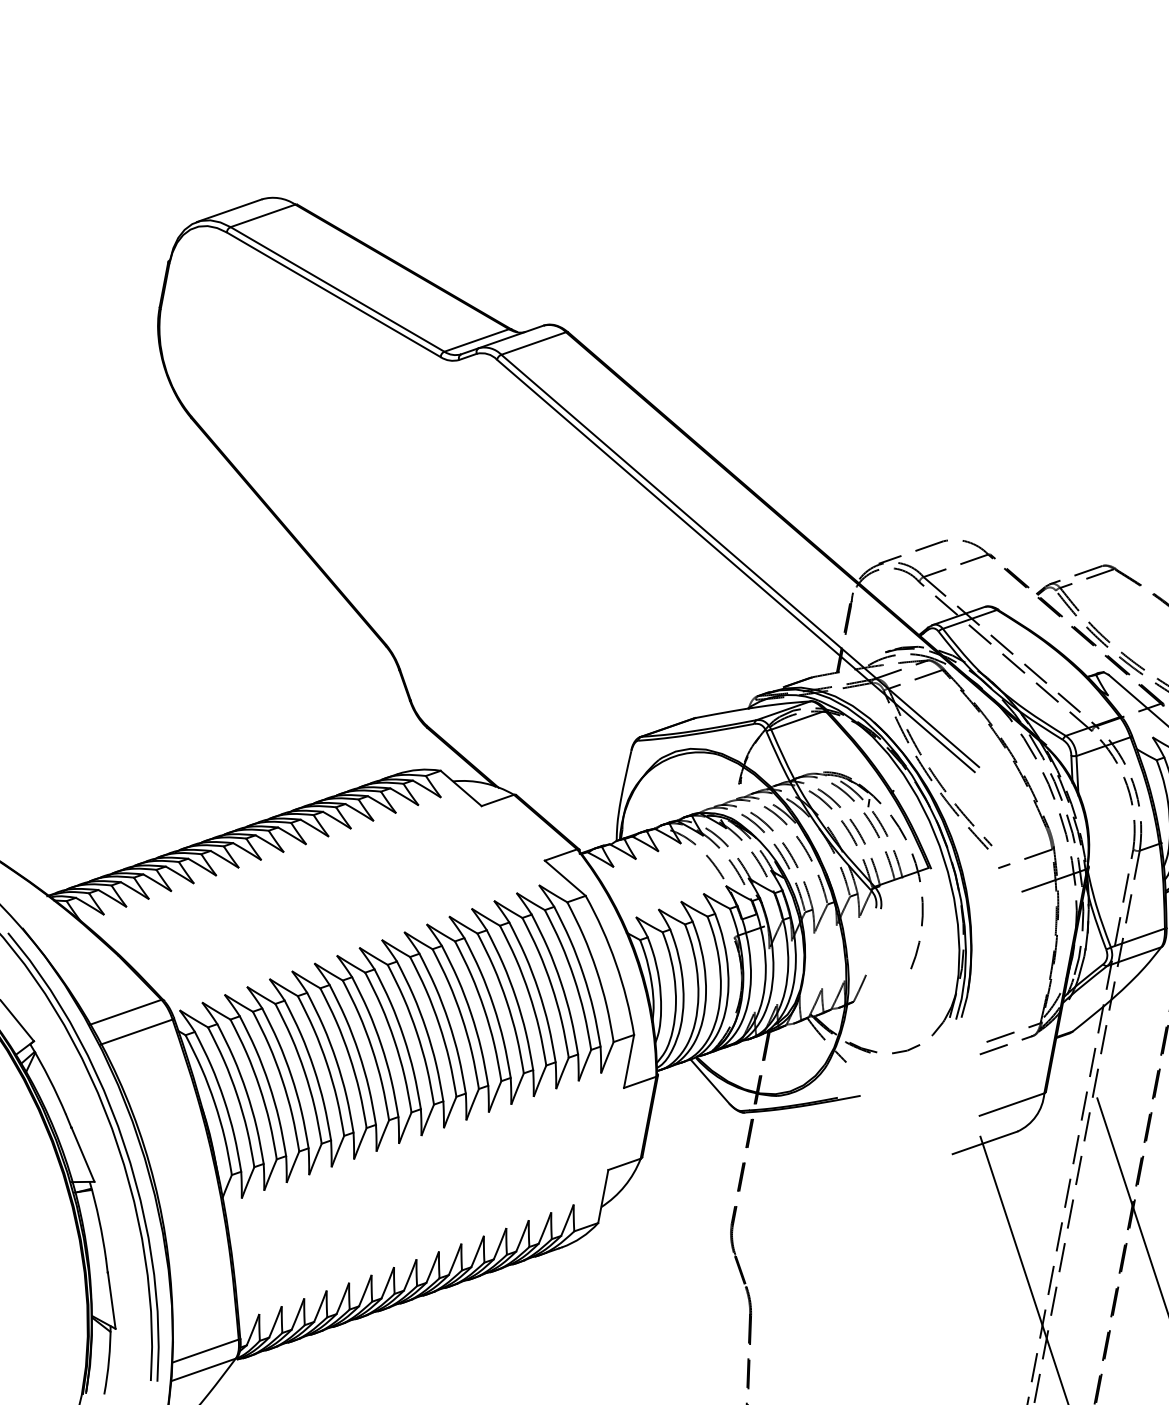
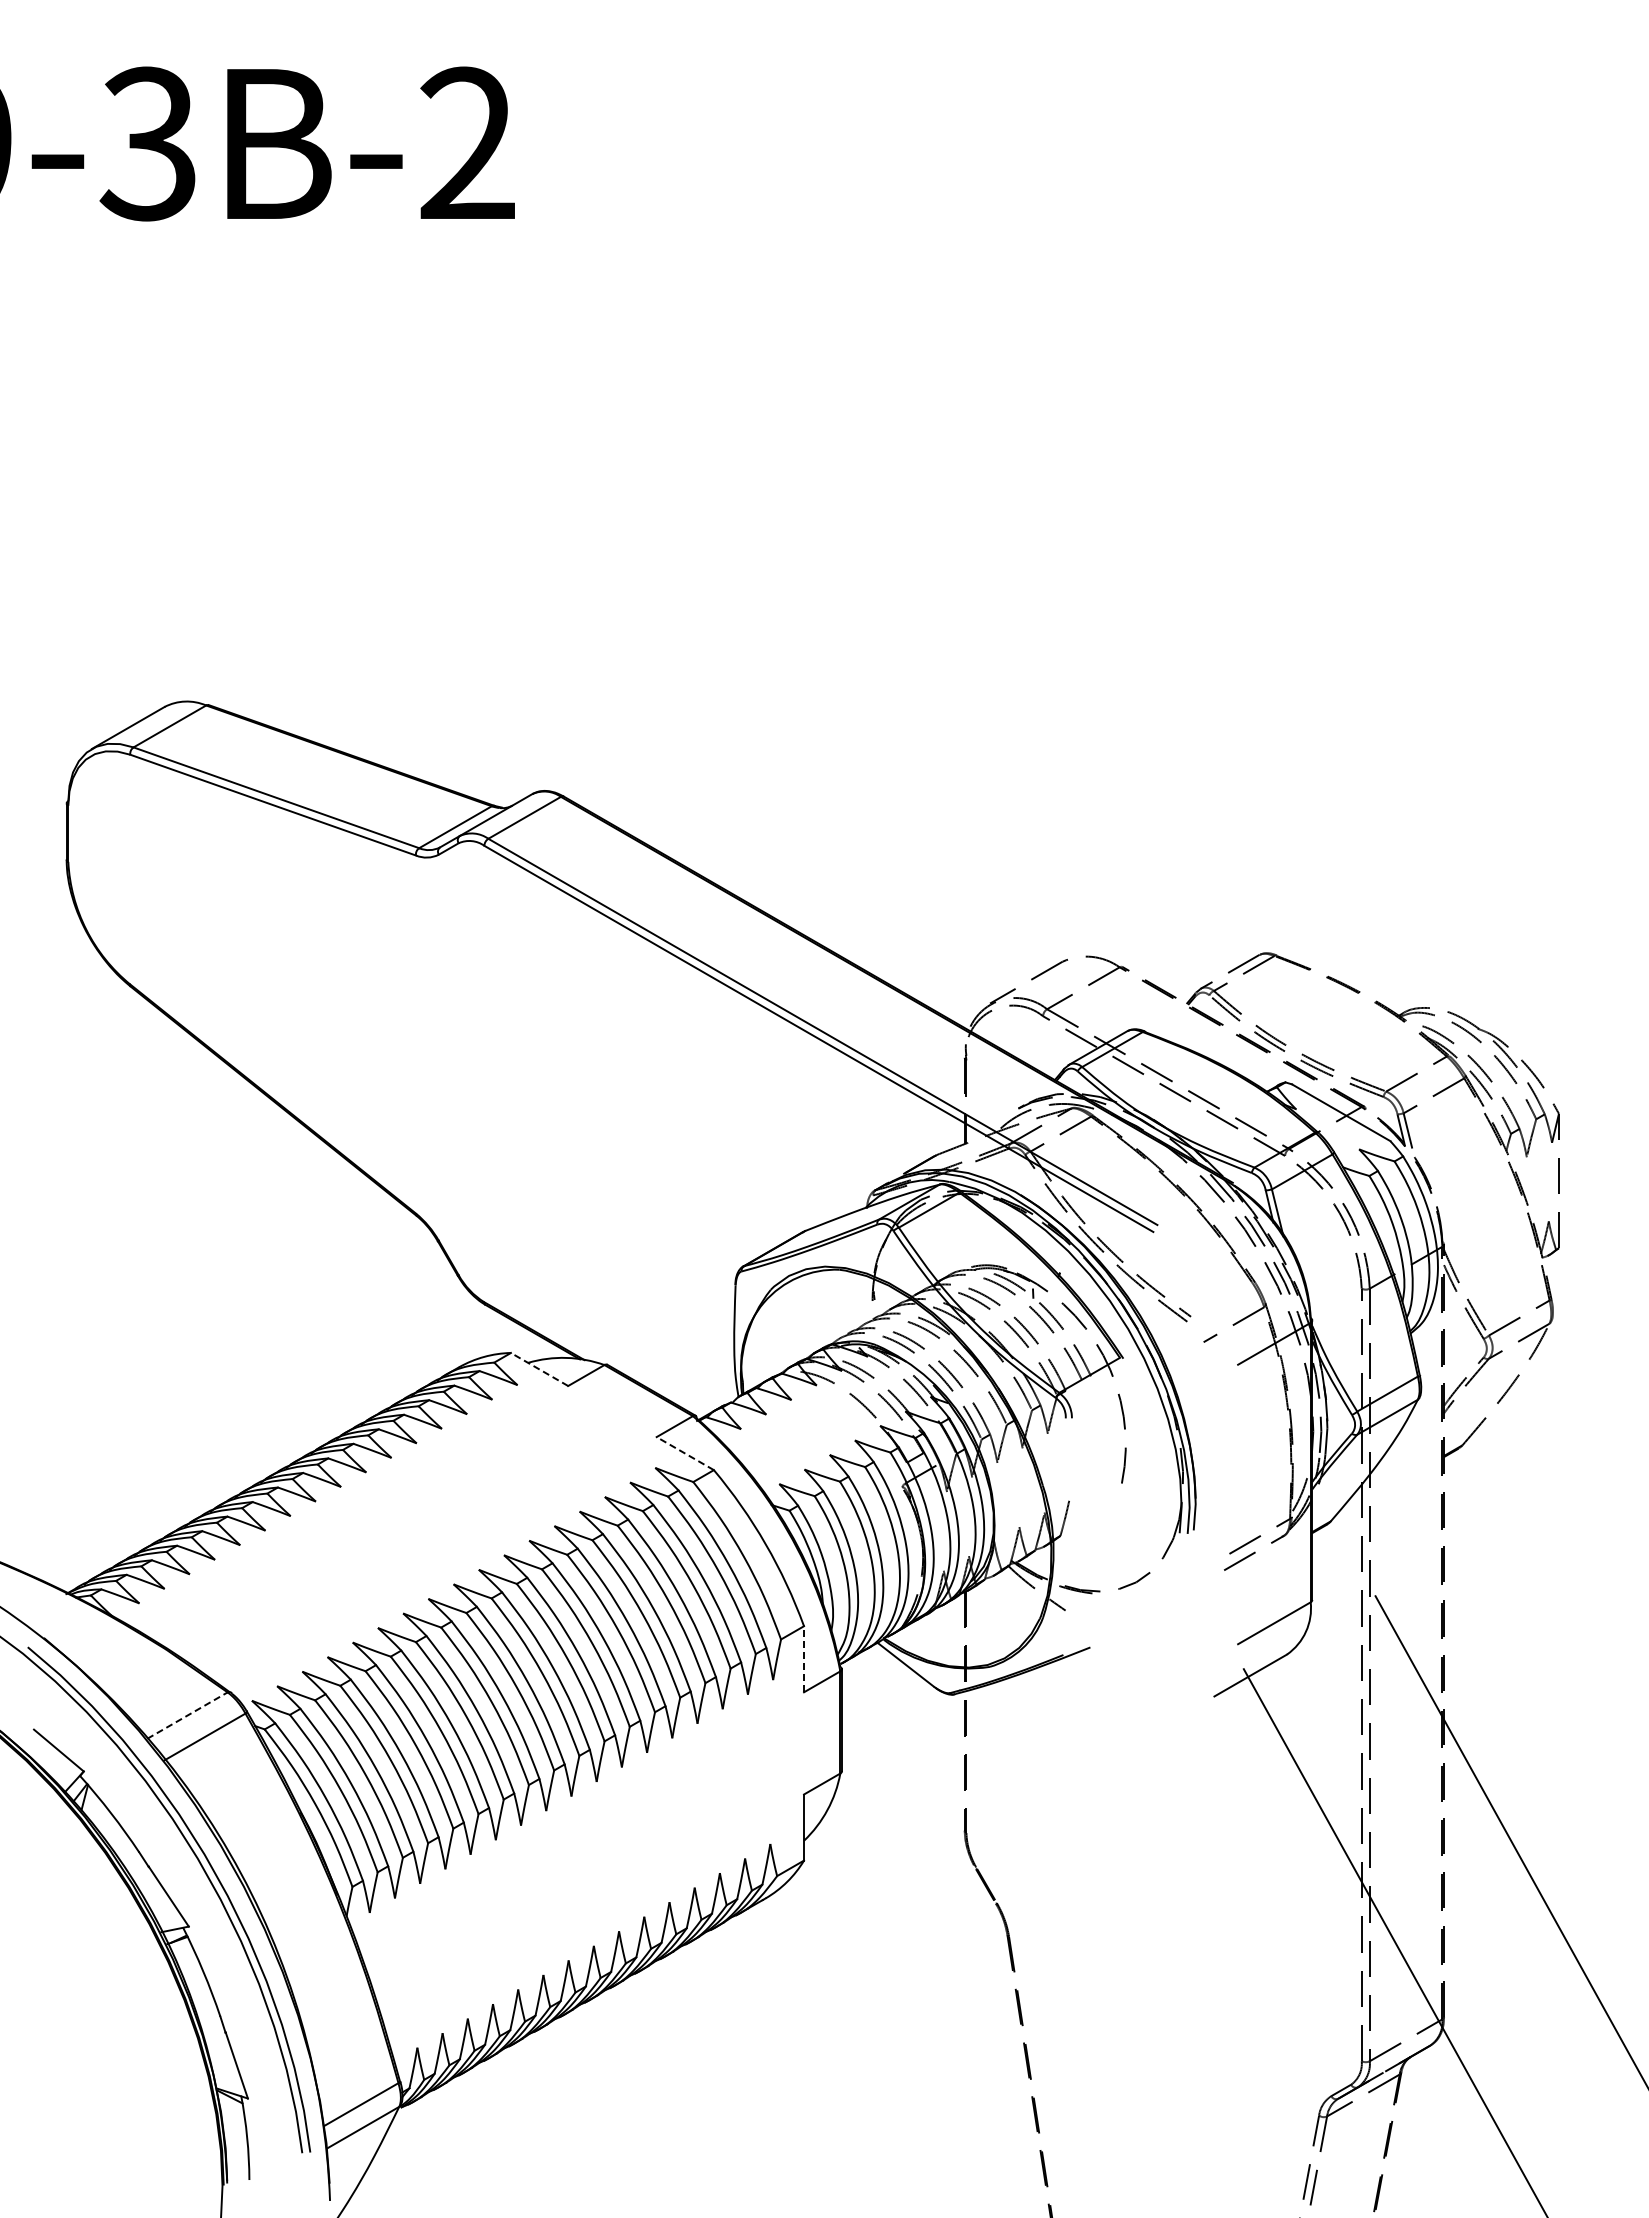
line: (461, 788) -> (539, 1369), solid -> dashed
line: (564, 878) -> (684, 1453), solid -> dashed
line: (125, 1012) -> (187, 1715), solid -> dashed
line: (629, 1060) -> (804, 1658), solid -> dashed

